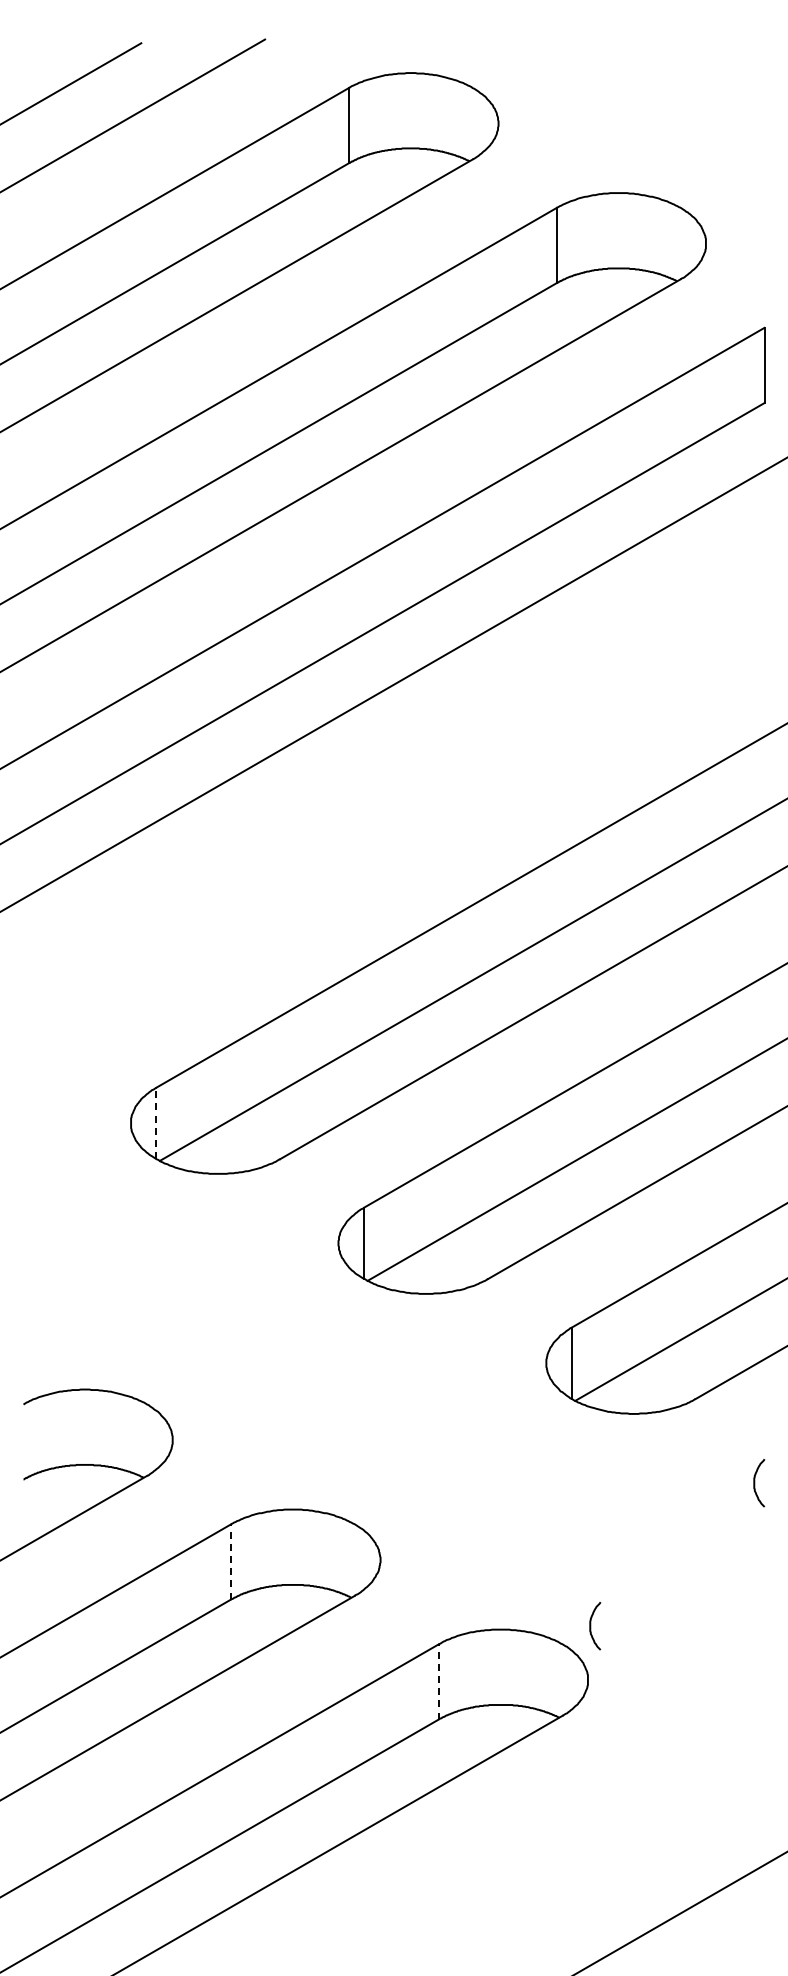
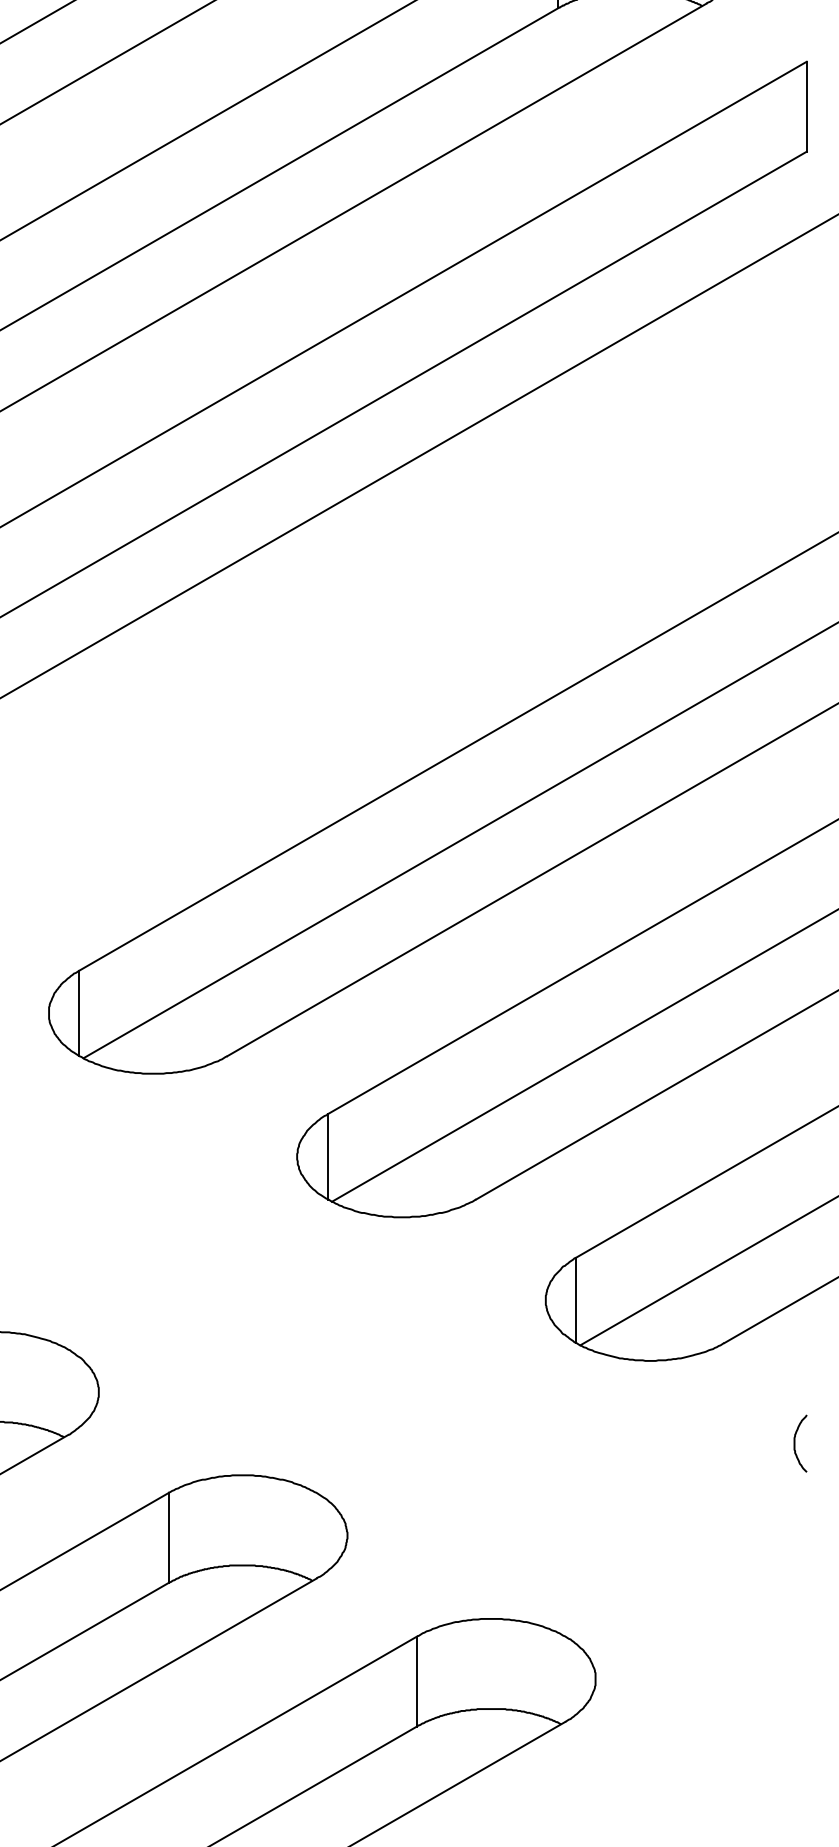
line: (156, 1123) -> (79, 1013), dashed -> solid
line: (231, 1562) -> (169, 1538), dashed -> solid
curve: (591, 1626) -> (599, 1615), removed
line: (438, 1681) -> (416, 1680), dashed -> solid

